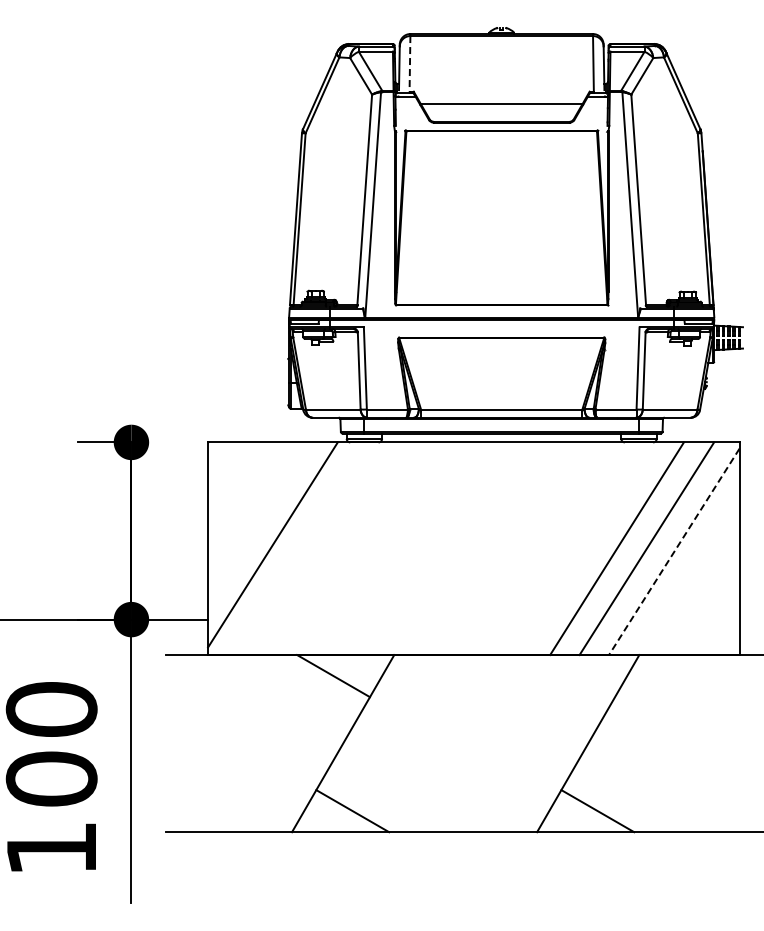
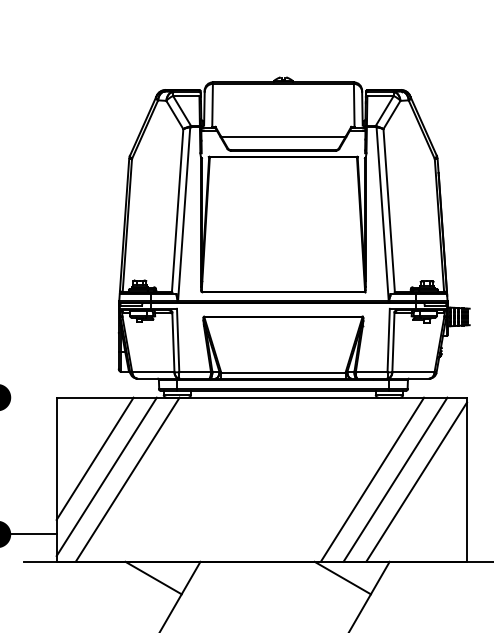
line: (409, 63) -> (212, 105), dashed -> solid
line: (257, 521) -> (94, 458), added
line: (299, 548) -> (127, 479), added
line: (674, 552) -> (416, 482), dashed -> solid
line: (578, 676) -> (342, 578), added

